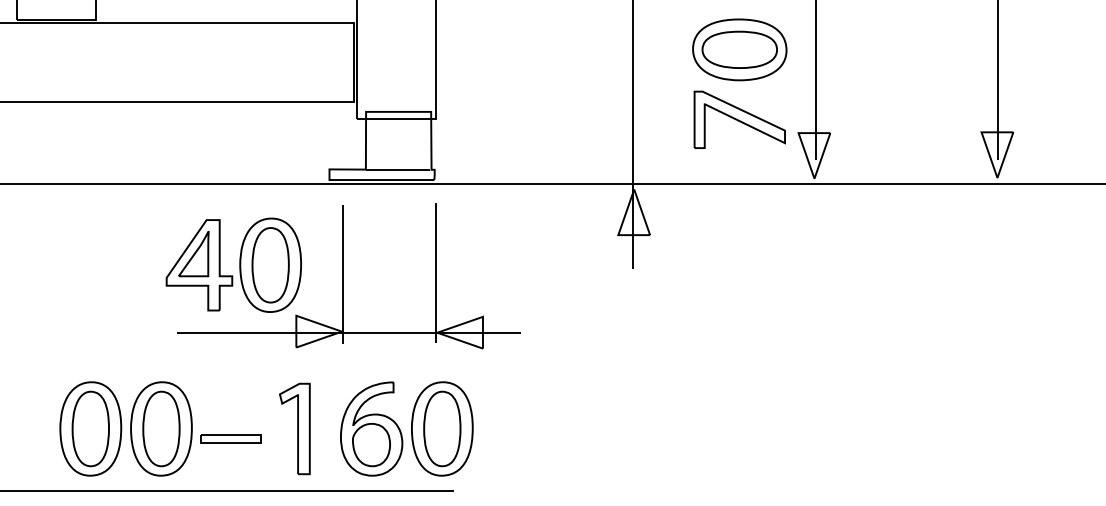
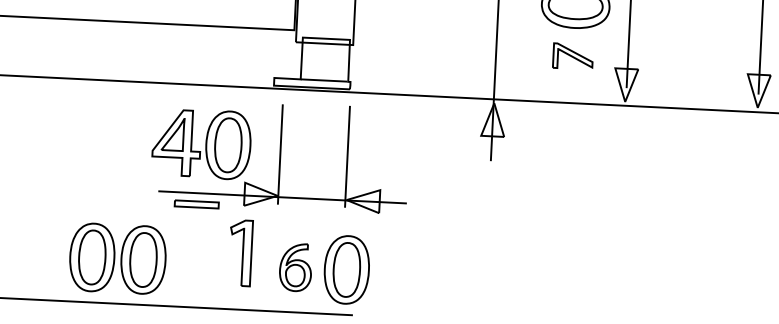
part: (739, 119) -> (573, 56), size x0.6
part: (294, 428) -> (240, 252), moved
part: (371, 428) -> (295, 267), size x0.7
part: (230, 438) -> (196, 204), moved

